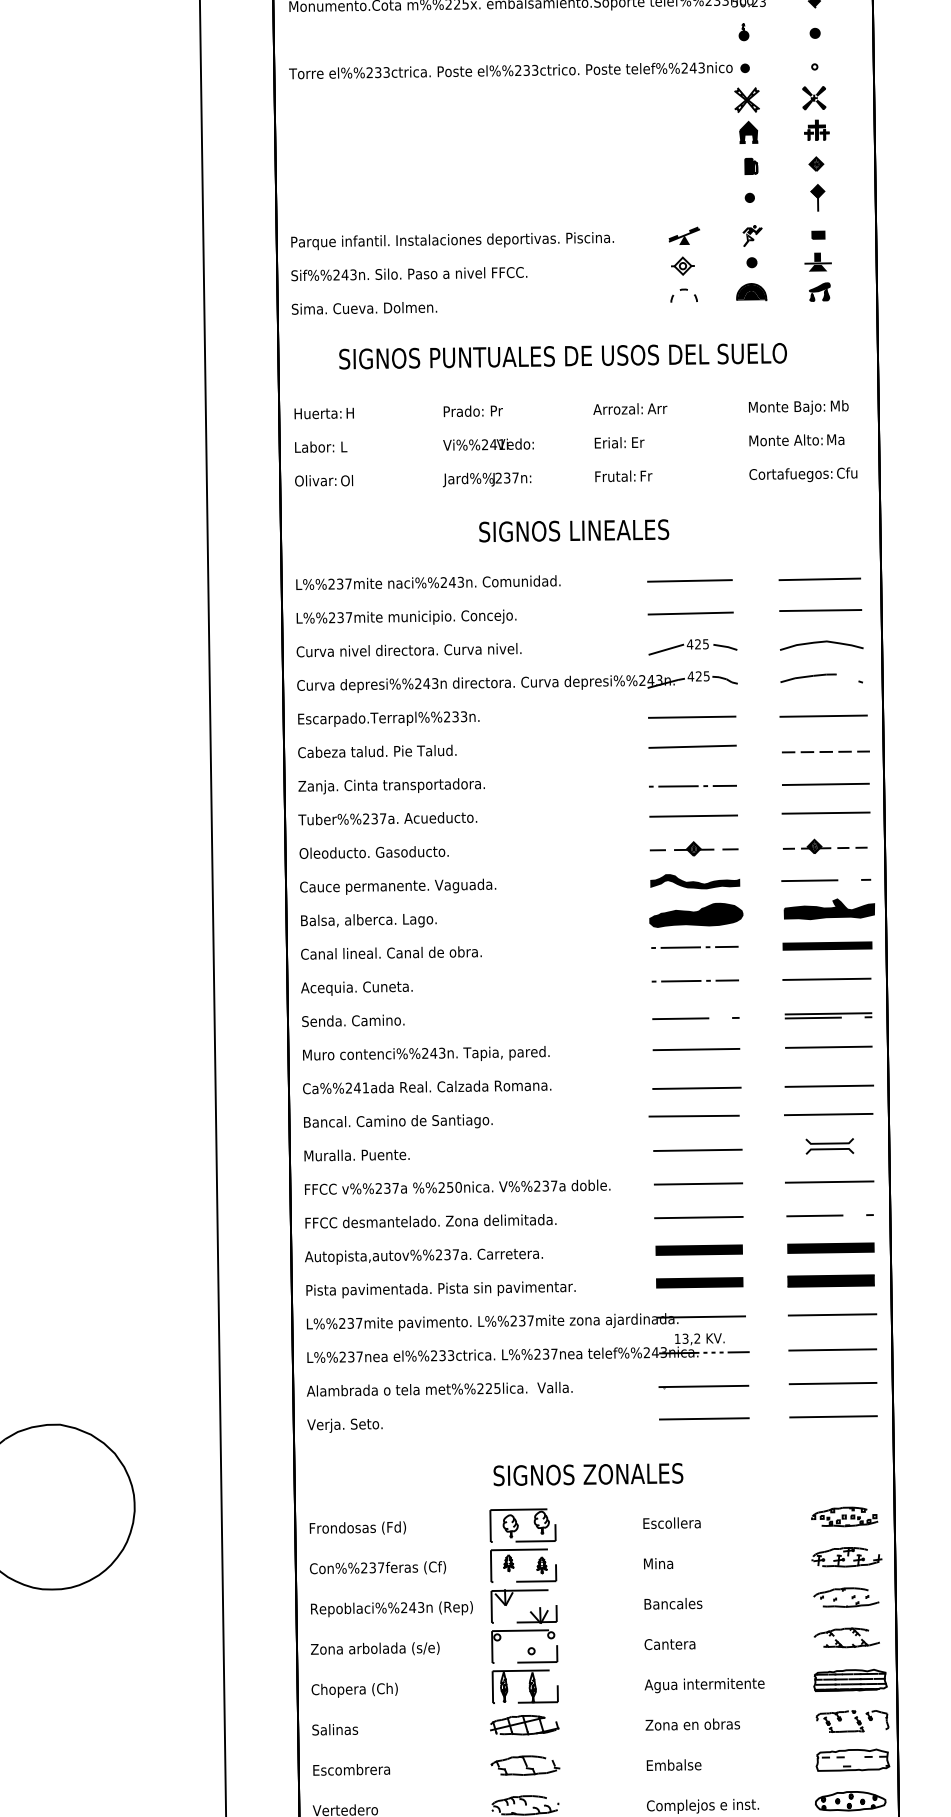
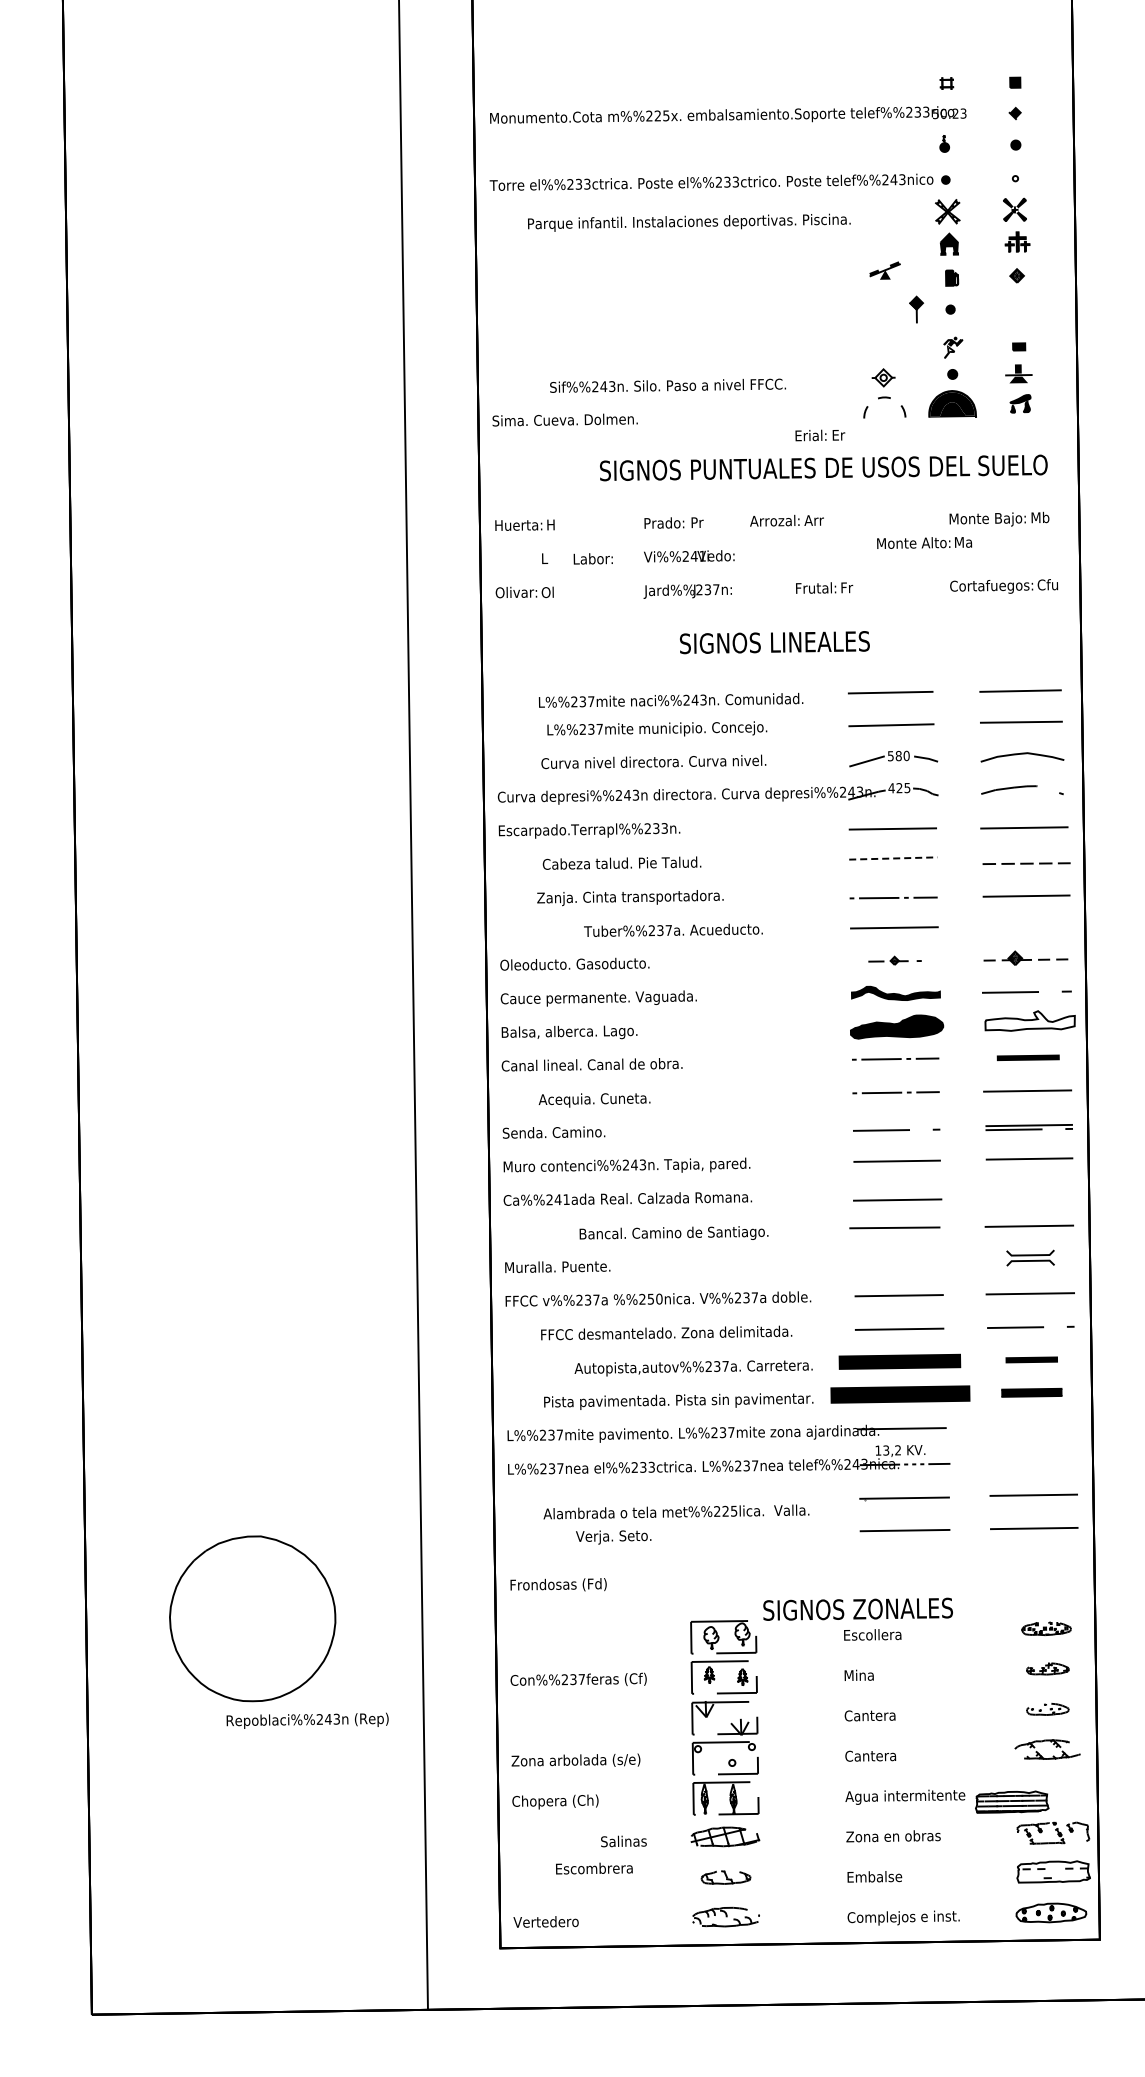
part: (817, 197) -> (916, 309), moved
part: (683, 235) -> (884, 270), moved
text: (452, 240) -> (689, 222), moved
text: (408, 273) -> (667, 385), moved
part: (750, 291) -> (951, 403), size x1.6
part: (683, 295) -> (884, 407), size x1.6
text: (562, 355) -> (823, 467), moved
text: (629, 408) -> (786, 520), moved
text: (796, 439) -> (924, 542), moved
text: (619, 442) -> (820, 435), moved
text: (313, 446) -> (592, 558), moved
text: (427, 581) -> (670, 699), moved
text: (406, 616) -> (657, 728), moved
text: (697, 643) -> (898, 755), 425 -> 580
text: (408, 649) -> (653, 761), moved
line: (692, 746) -> (893, 858), solid -> dashed
text: (376, 750) -> (621, 862), moved
text: (391, 786) -> (630, 898), moved
line: (825, 812) -> (1026, 924), removed
text: (387, 817) -> (673, 929), moved
part: (693, 848) -> (894, 960), size x0.6
fill: (828, 908) -> (1029, 1020), removed
part: (827, 945) -> (1028, 1057), size x0.7
text: (356, 988) -> (594, 1100), moved
line: (828, 1085) -> (1029, 1197), removed
text: (397, 1120) -> (673, 1232), moved
line: (697, 1149) -> (898, 1261), removed
text: (430, 1220) -> (666, 1332), moved
part: (830, 1247) -> (1031, 1359), size x0.6
part: (698, 1249) -> (899, 1361), size x1.4
text: (423, 1256) -> (693, 1368), moved
part: (830, 1280) -> (1031, 1392), size x0.7
part: (699, 1282) -> (900, 1394), size x1.6
text: (440, 1289) -> (678, 1401), moved
line: (831, 1314) -> (1032, 1426), removed
line: (832, 1349) -> (1033, 1461), removed
text: (439, 1388) -> (676, 1511), moved
text: (344, 1425) -> (613, 1537), moved
text: (587, 1473) -> (857, 1608), moved
part: (843, 1516) -> (1044, 1628), size x0.7
text: (357, 1527) -> (558, 1584), moved
part: (846, 1556) -> (1047, 1668), size x0.6
part: (845, 1597) -> (1046, 1709), size x0.6
text: (672, 1603) -> (873, 1715), Bancales -> Cantera
text: (391, 1608) -> (307, 1720), moved
part: (850, 1679) -> (1012, 1801), moved
text: (334, 1729) -> (623, 1841), moved
part: (524, 1765) -> (725, 1877), size x0.7
text: (351, 1769) -> (594, 1868), moved

